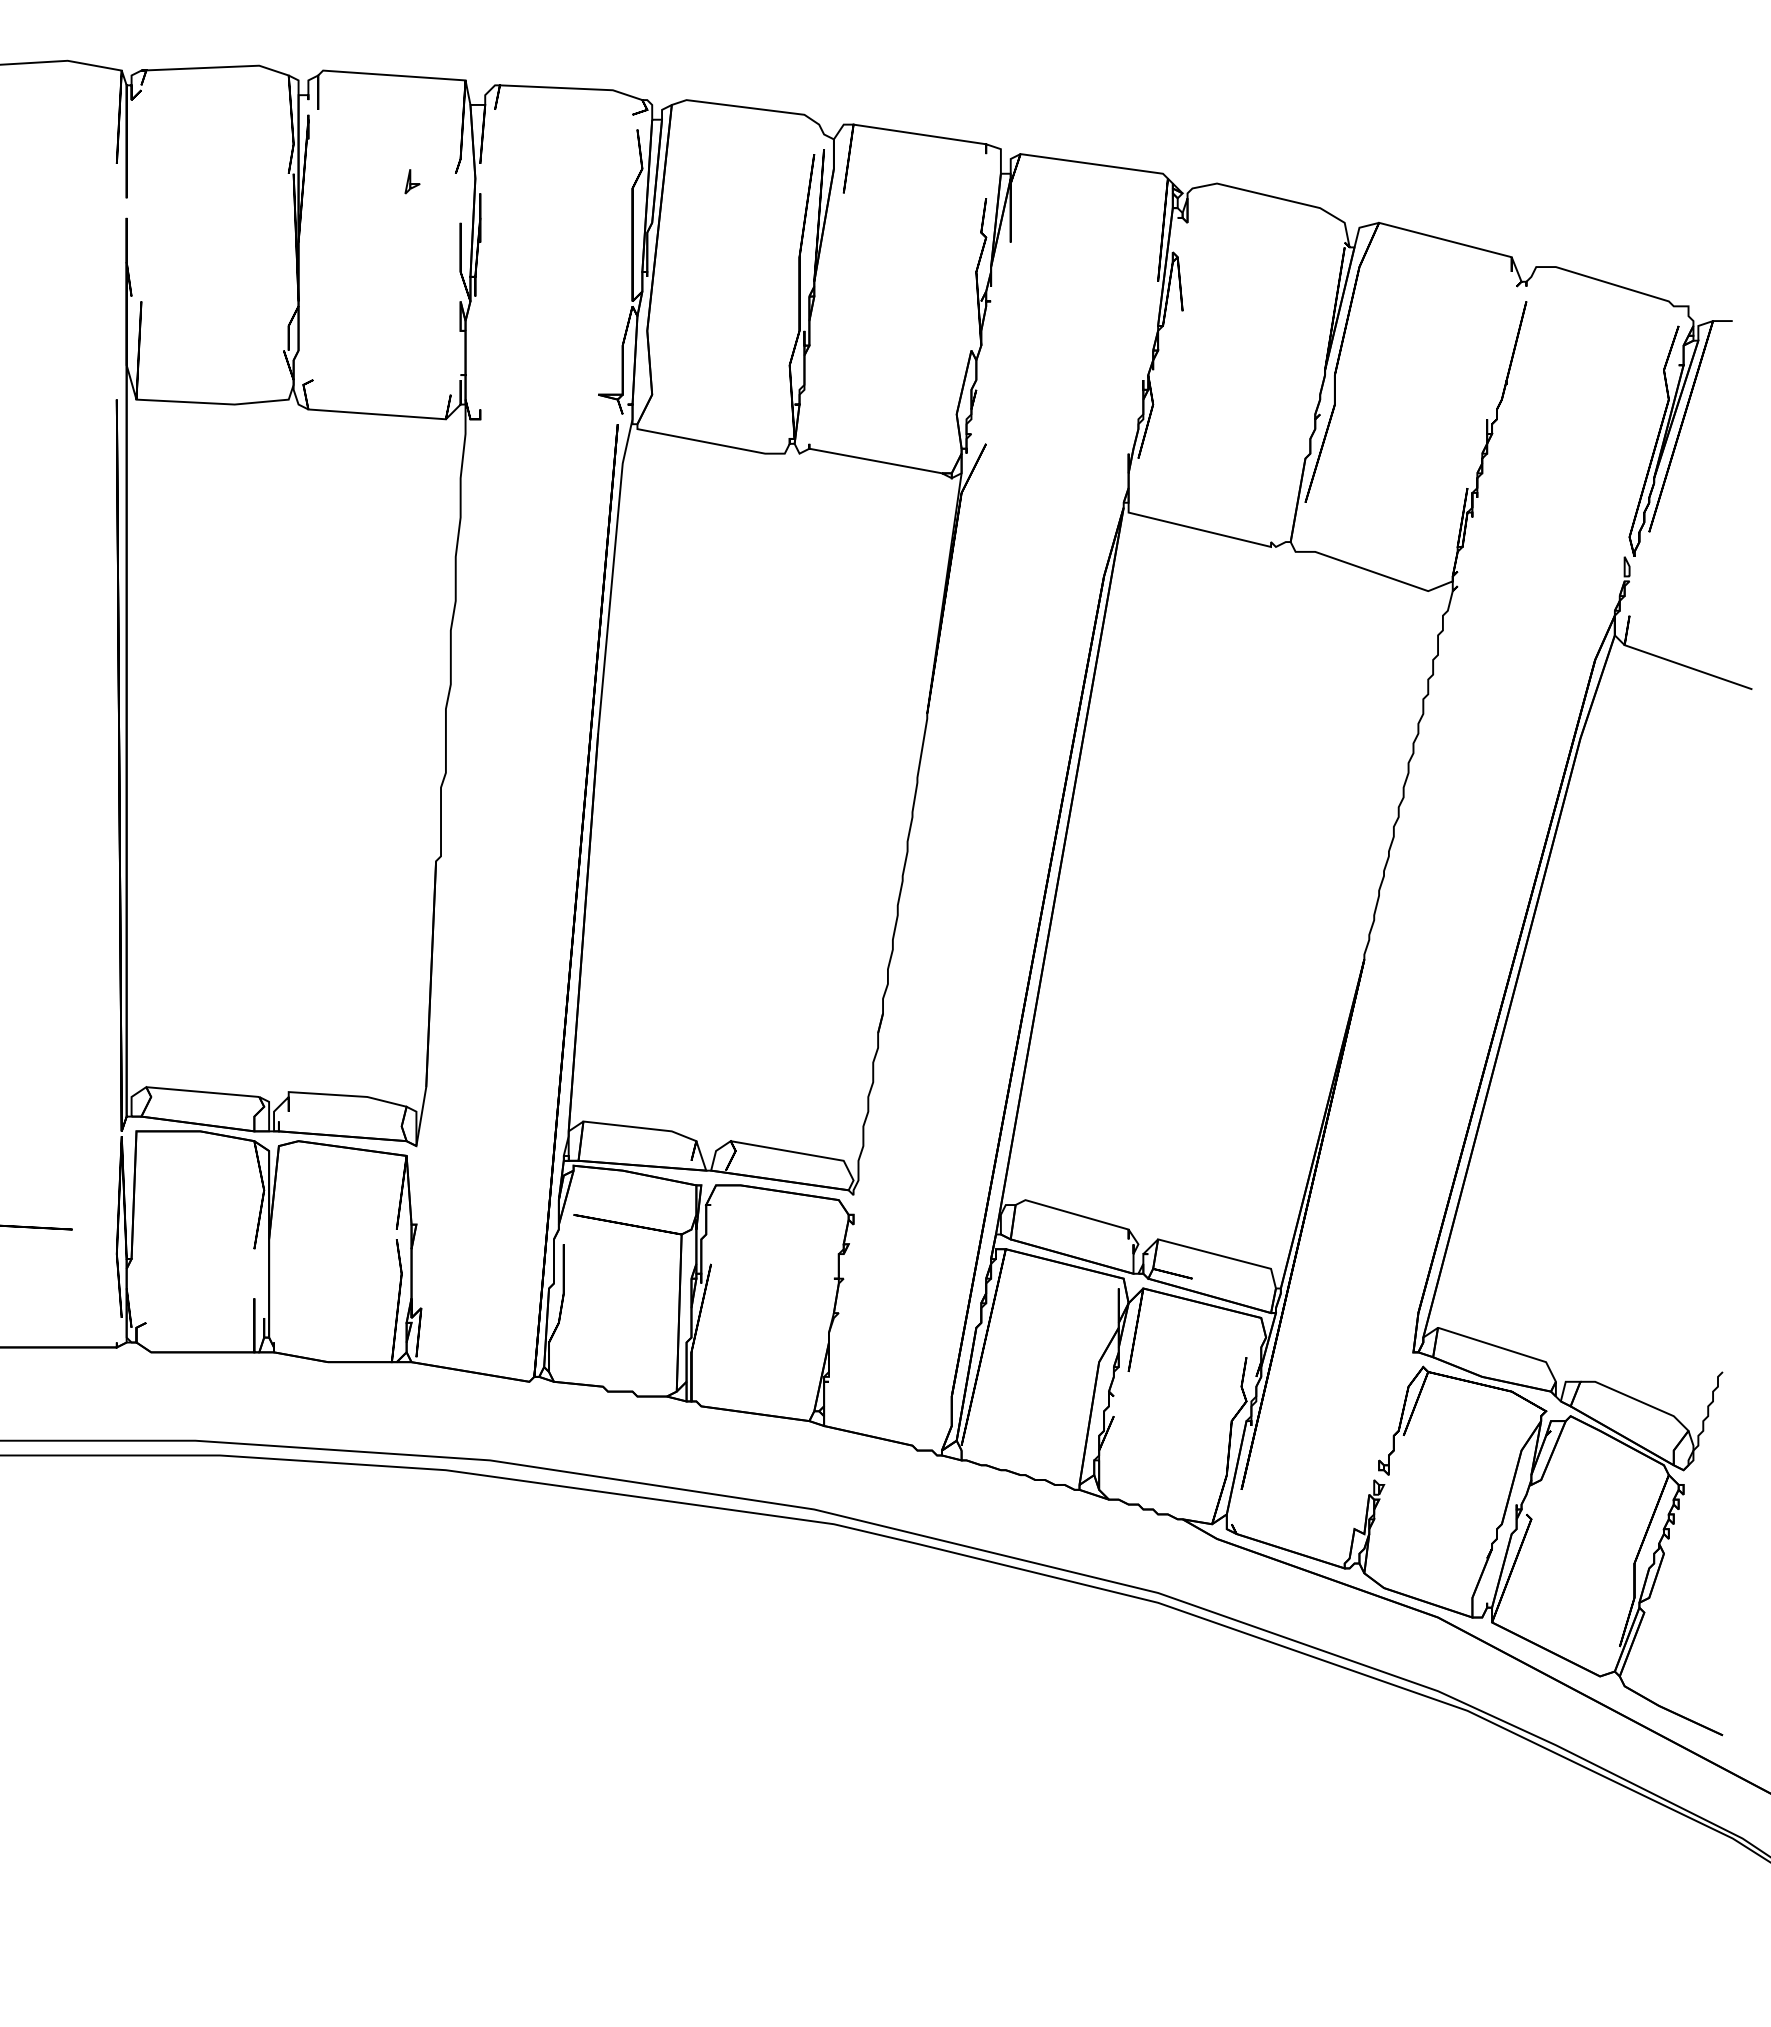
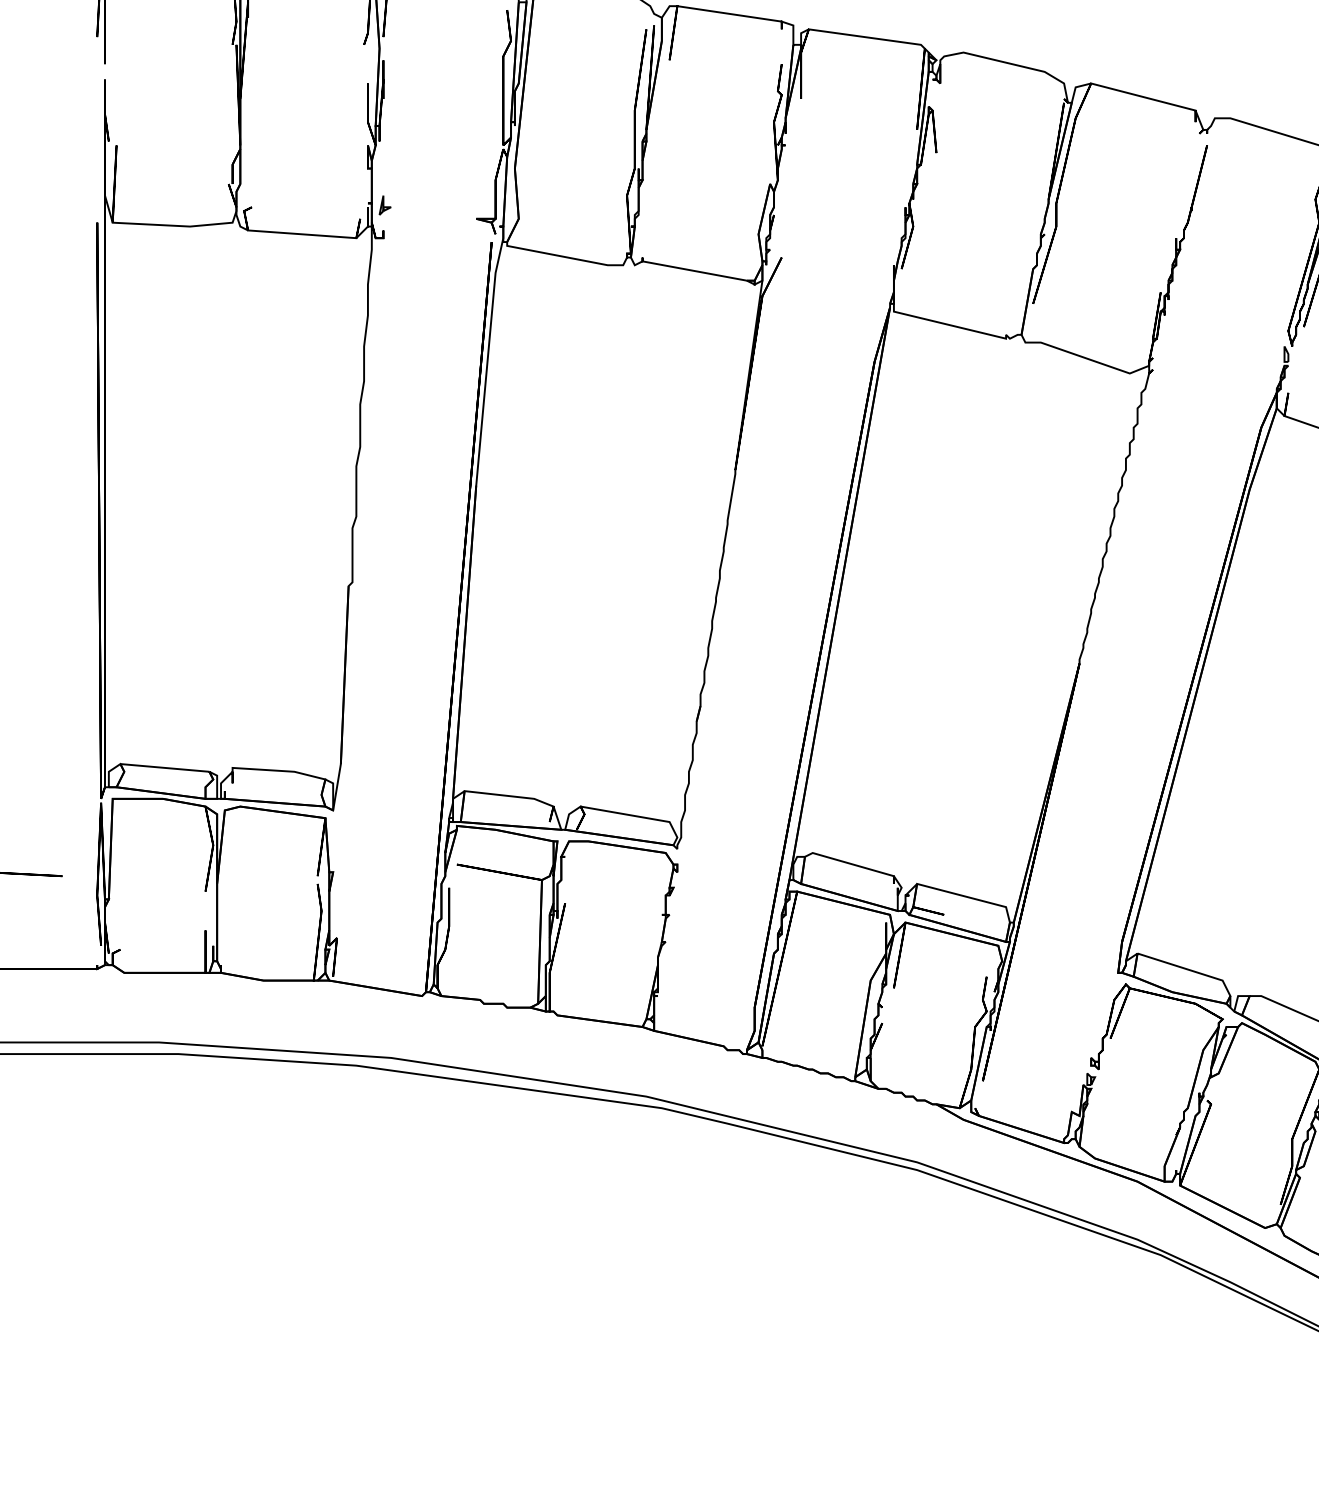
part: (412, 181) -> (385, 205), moved

